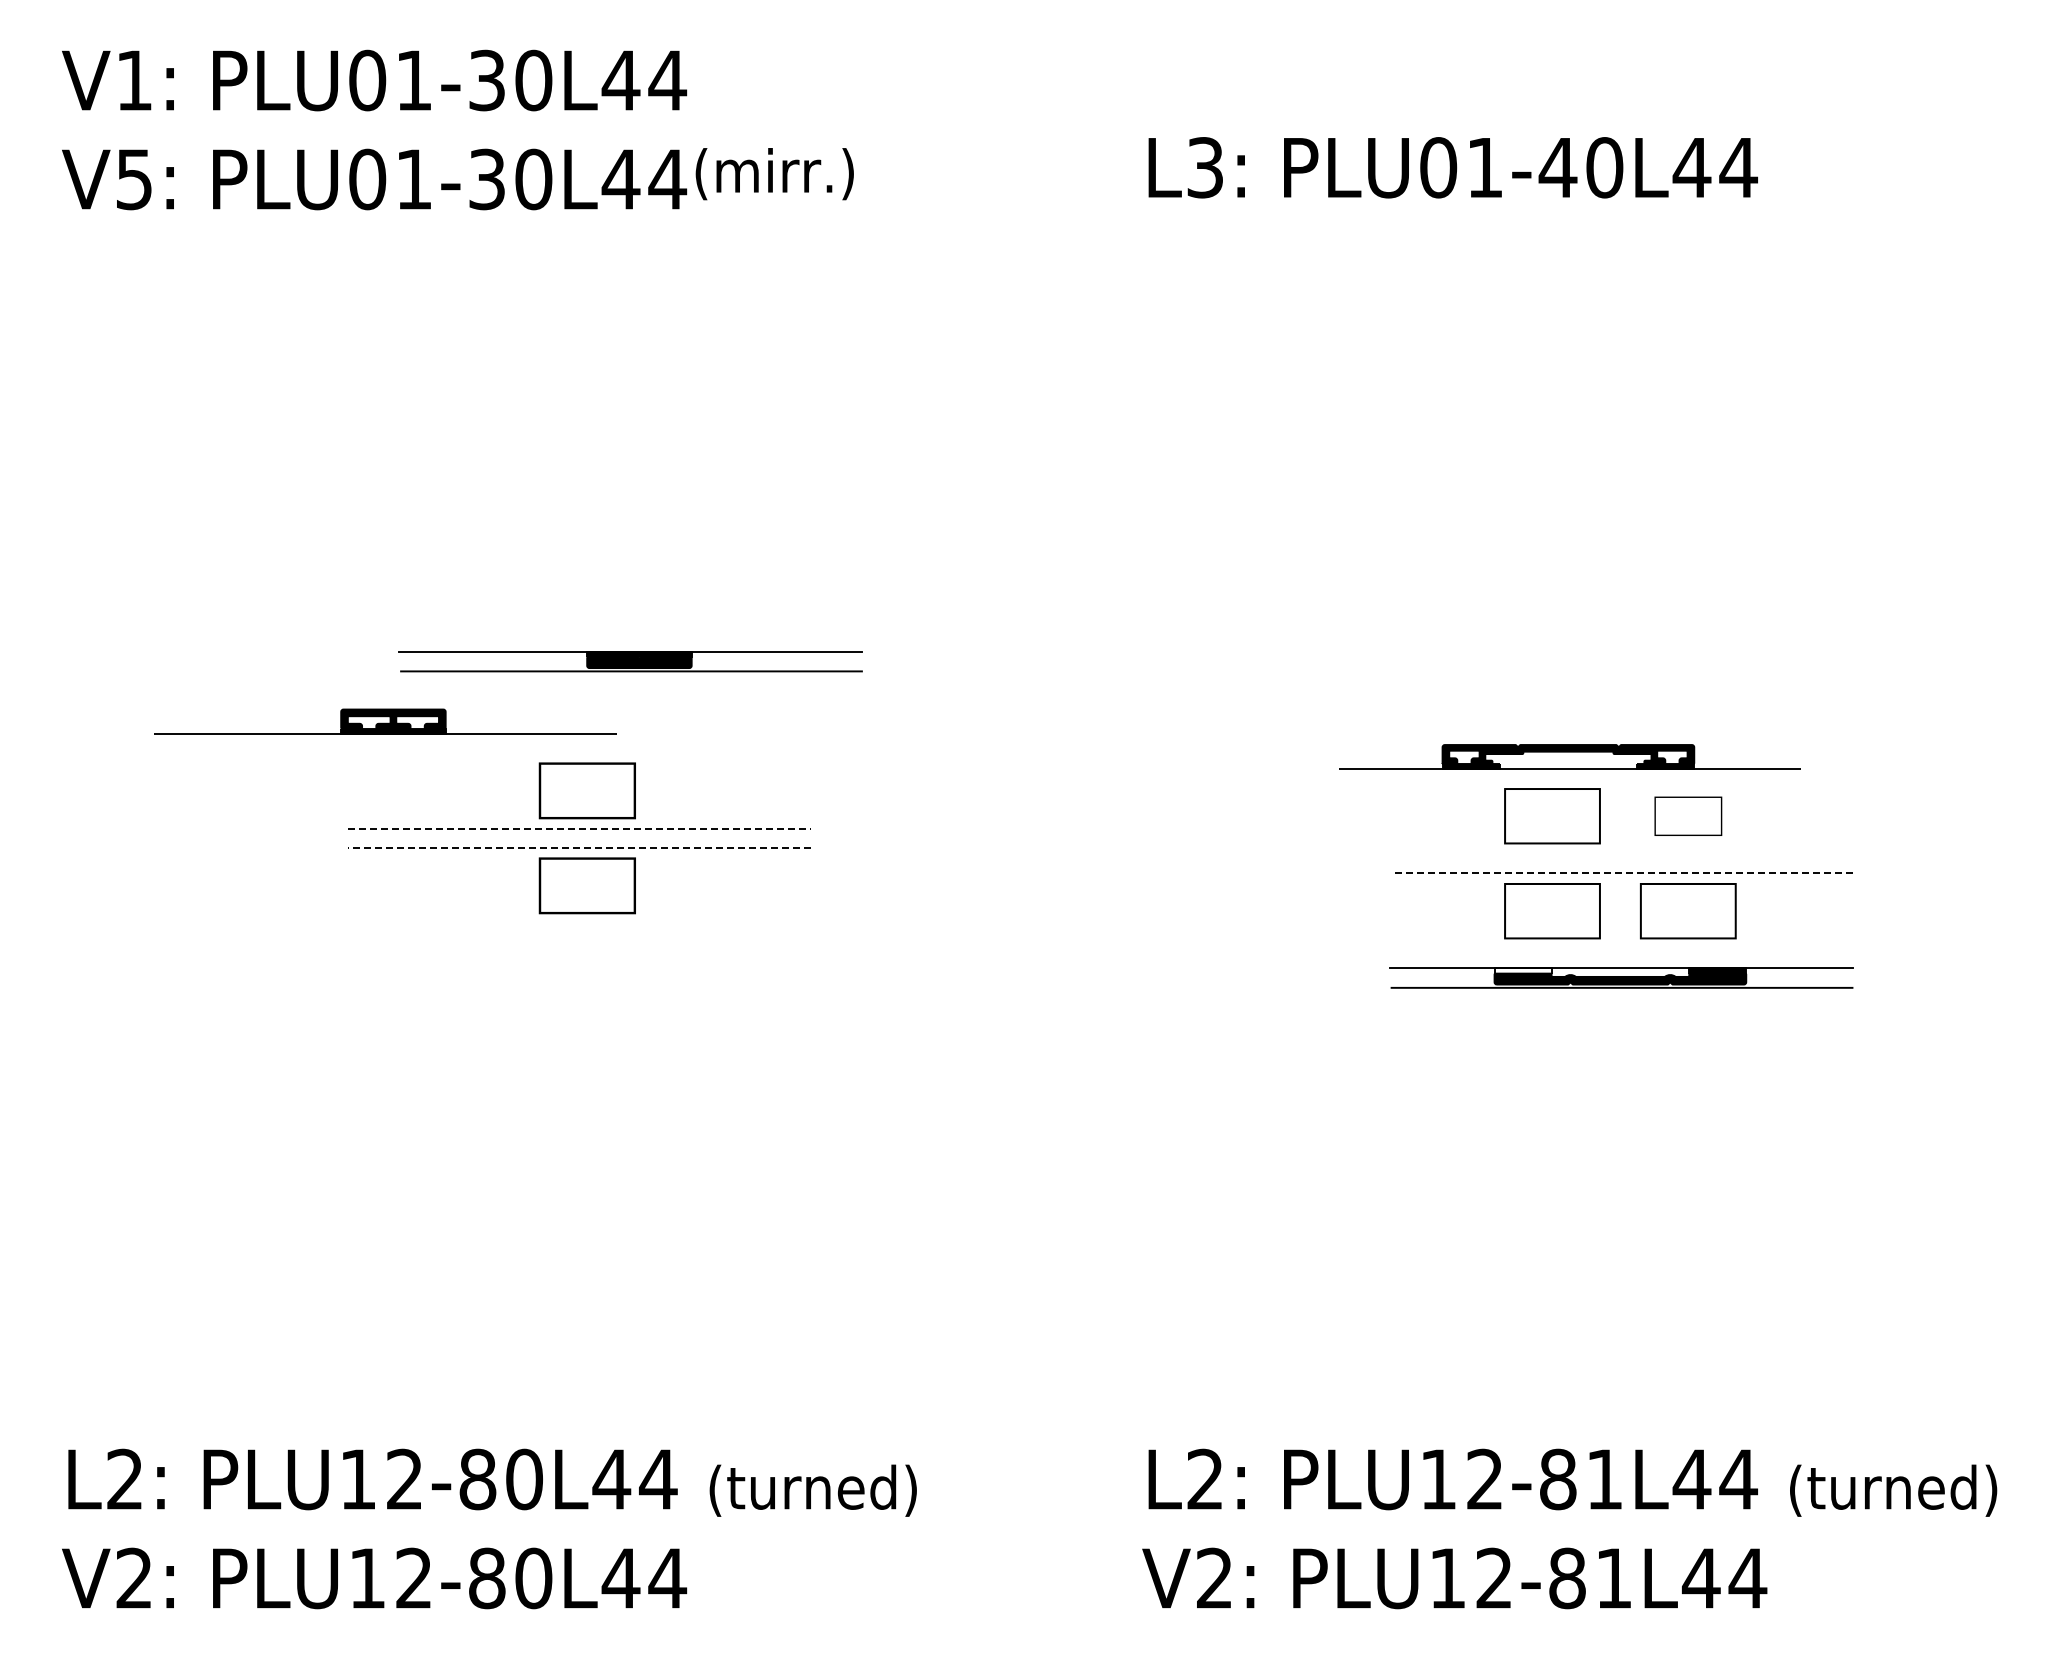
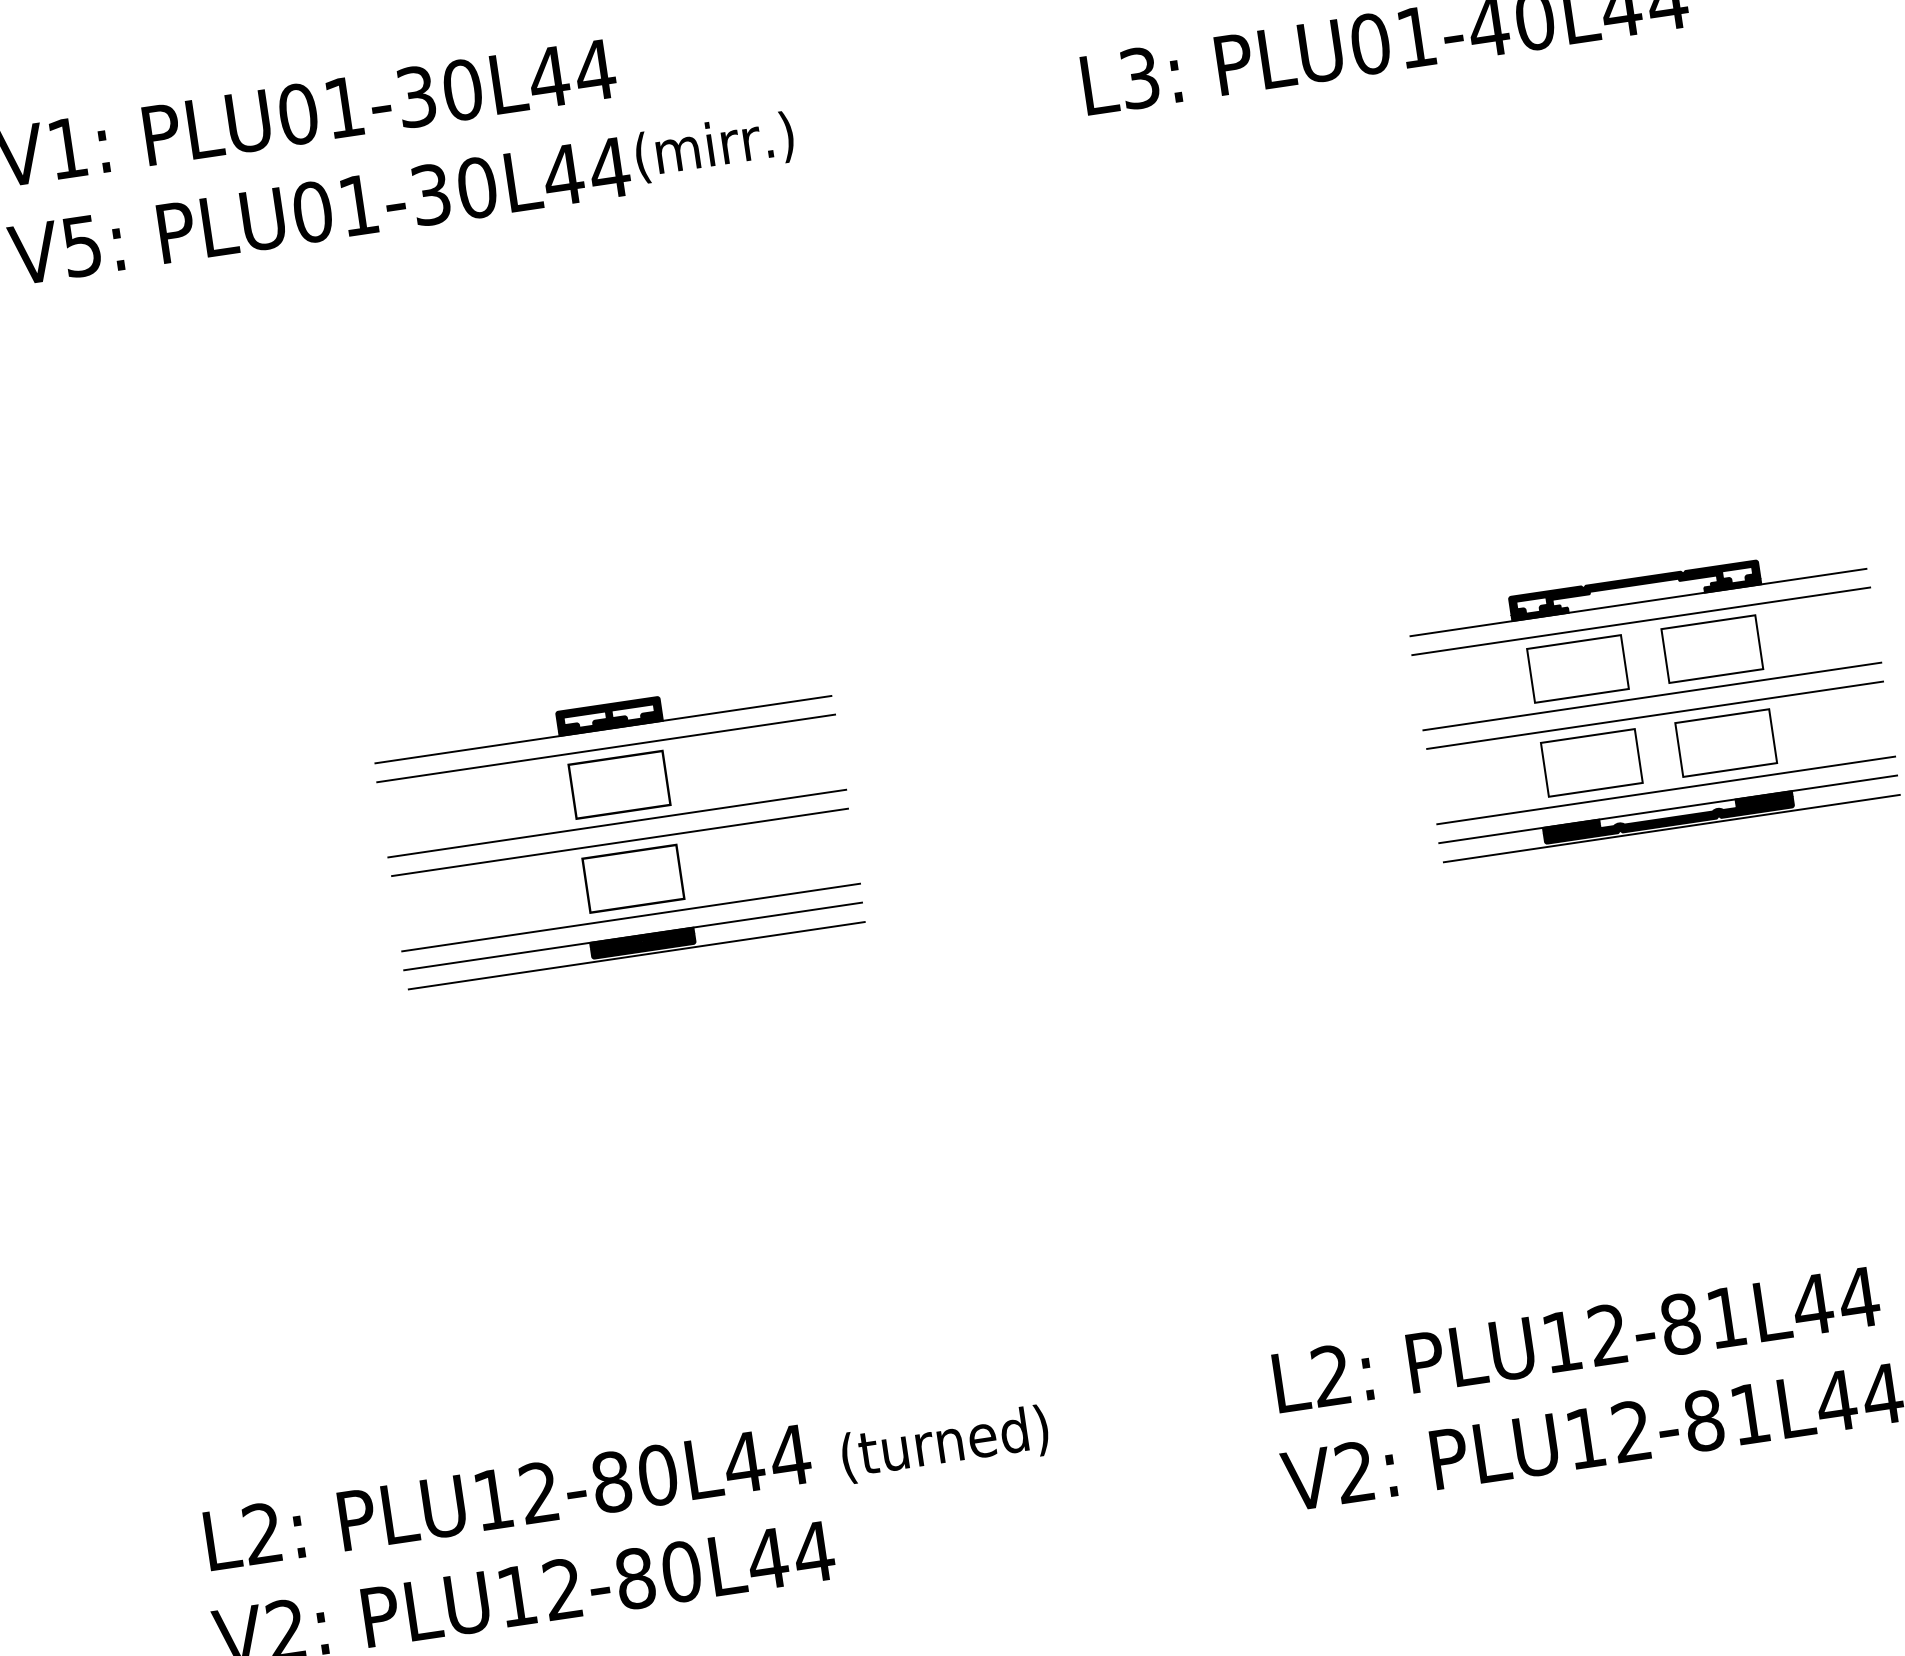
part: (630, 661) -> (634, 946), moved
part: (385, 721) -> (601, 717), moved
line: (579, 752) -> (606, 748), added
part: (1569, 756) -> (1636, 589), moved
line: (1621, 778) -> (1640, 621), added
part: (1688, 816) -> (1712, 649), size x1.43
line: (580, 828) -> (618, 823), dashed -> solid
line: (579, 847) -> (619, 842), dashed -> solid
line: (1621, 854) -> (1651, 696), added
line: (1621, 873) -> (1654, 715), dashed -> solid
line: (579, 923) -> (631, 917), added
line: (1621, 949) -> (1665, 790), added
fill: (1522, 970) -> (1570, 825), added

